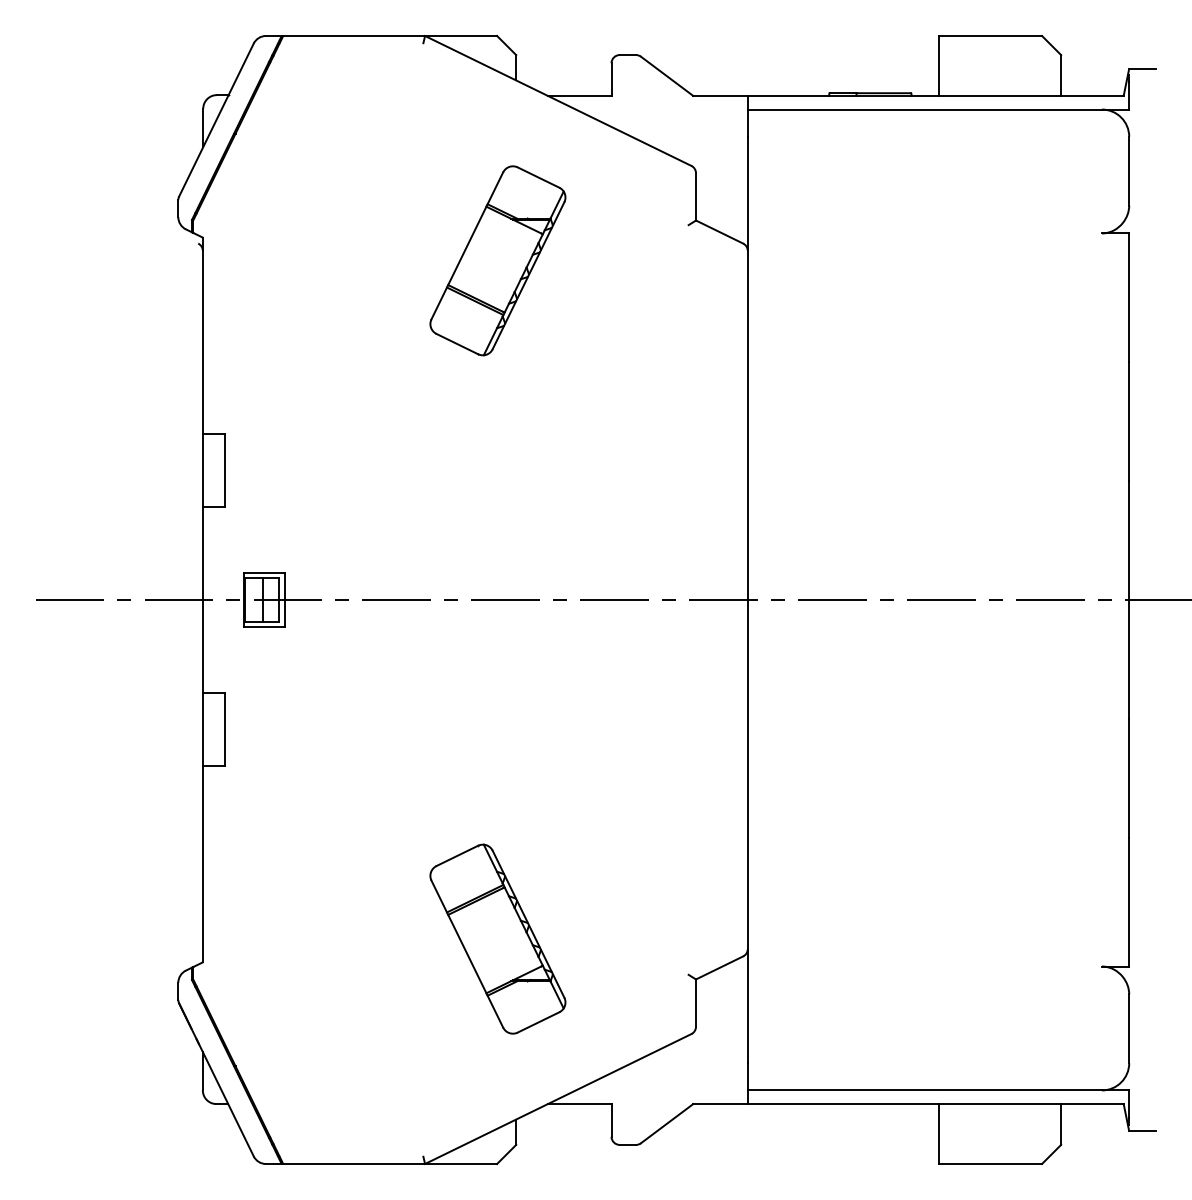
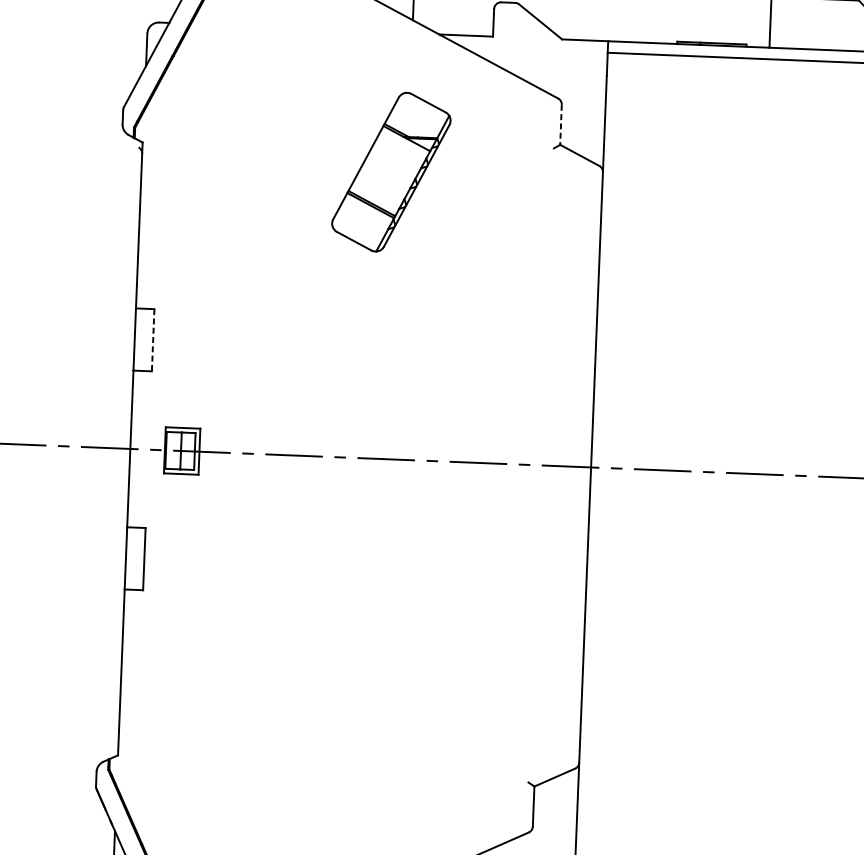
line: (696, 196) -> (561, 124), solid -> dashed
line: (224, 470) -> (153, 340), solid -> dashed
part: (497, 938) -> (367, 745), removed

